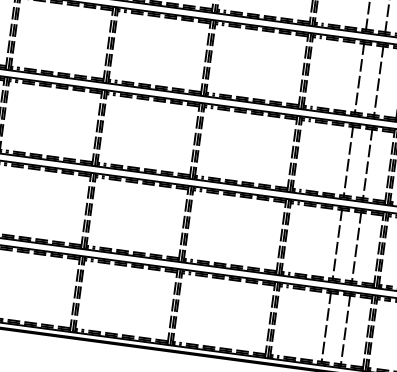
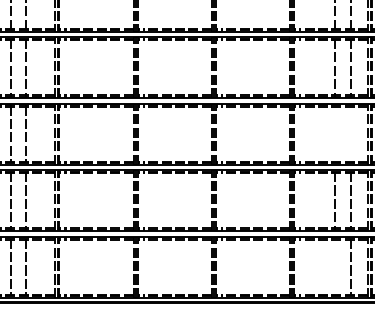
line: (348, 161) -> (335, 134), removed
line: (367, 164) -> (350, 134), removed
line: (326, 327) -> (335, 267), removed

